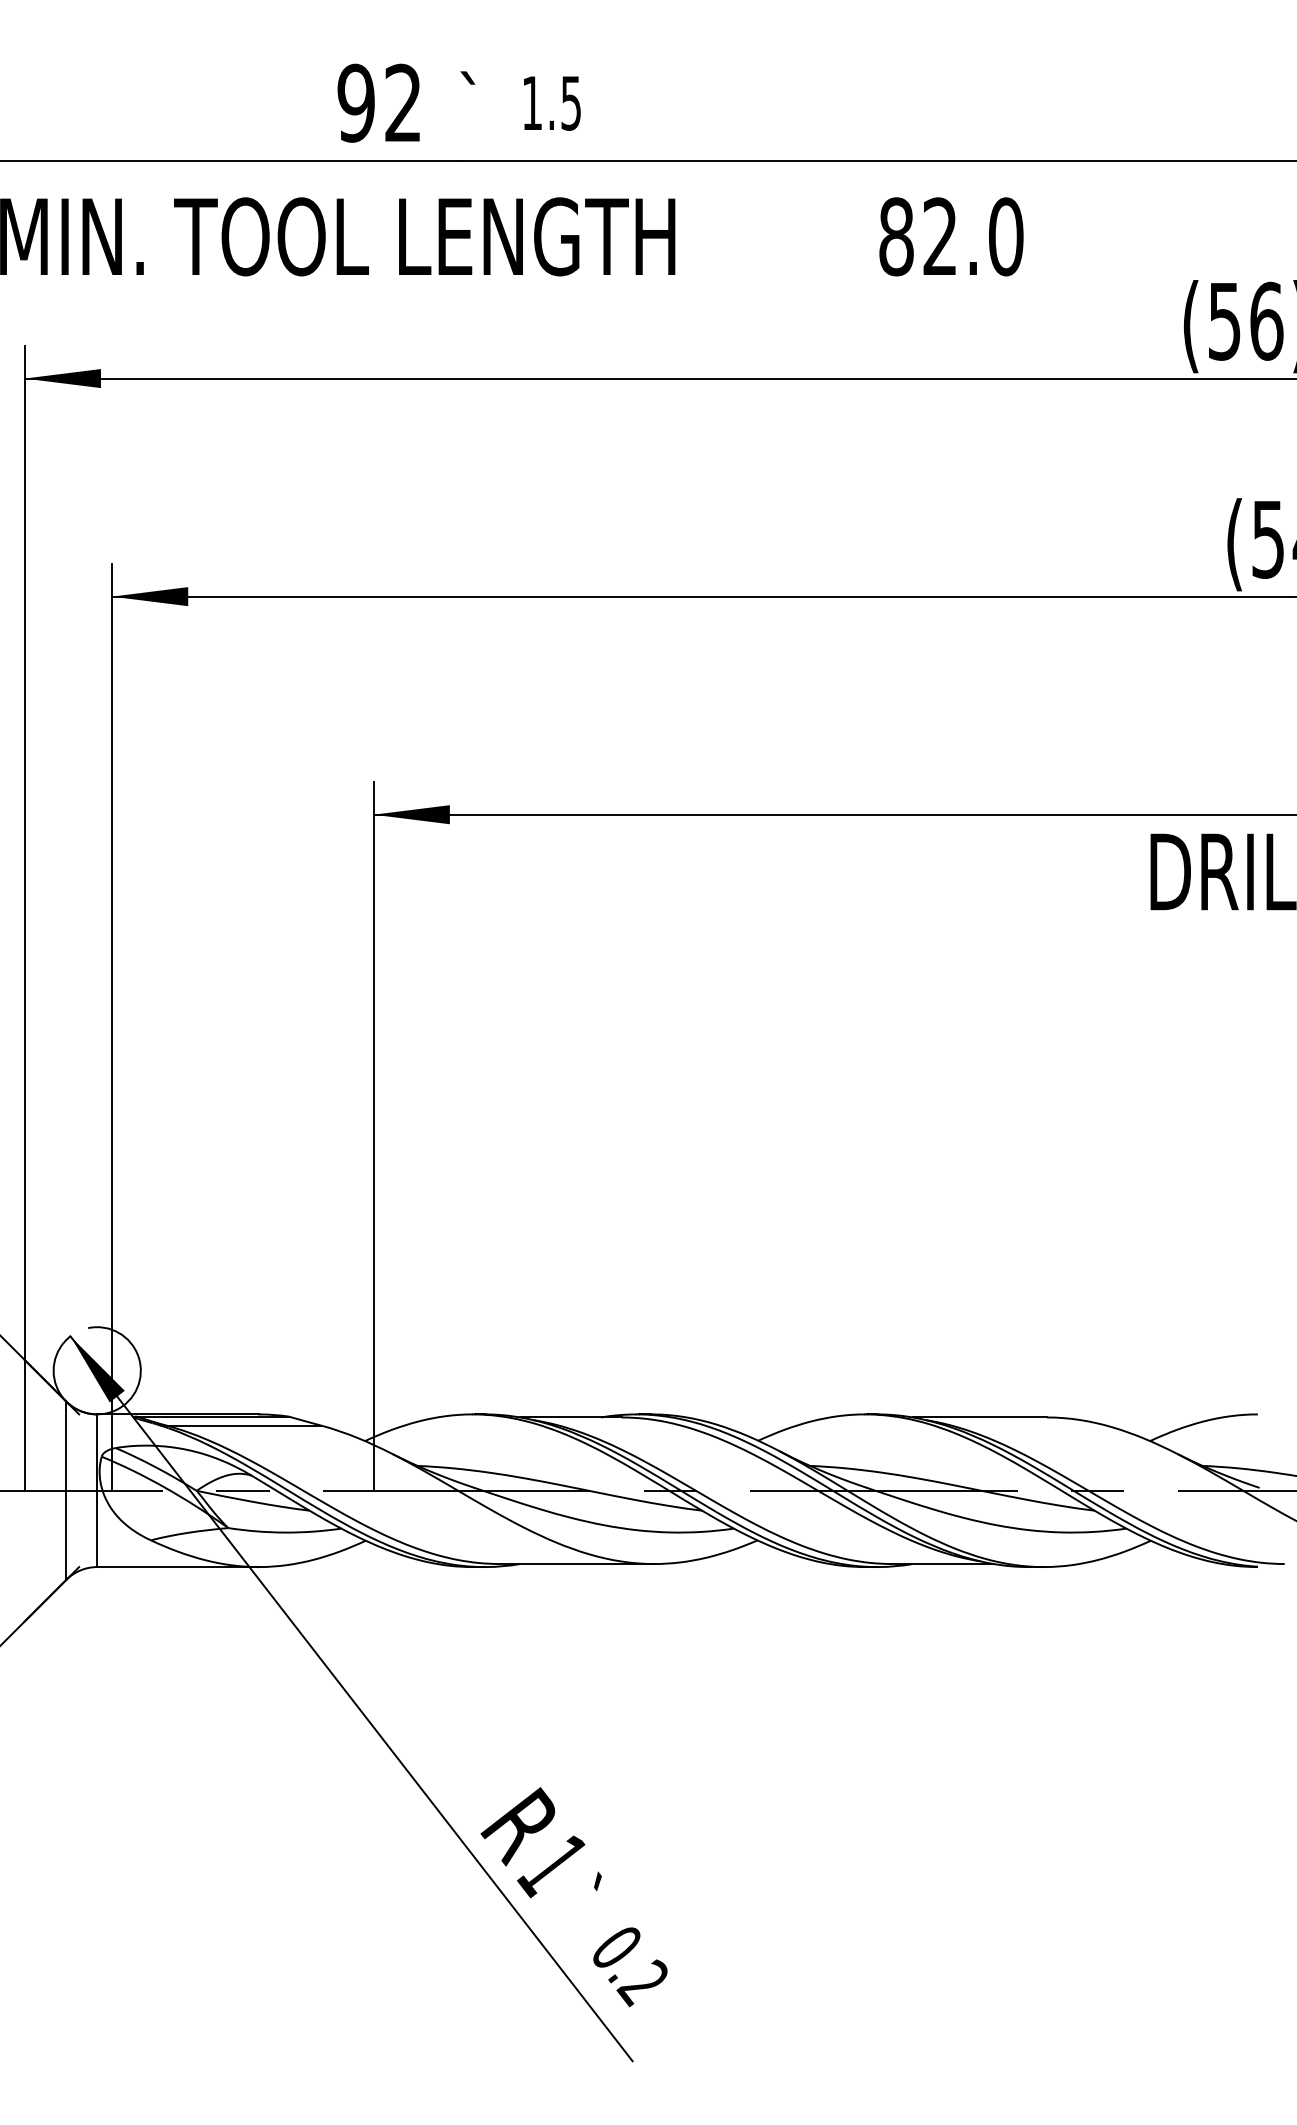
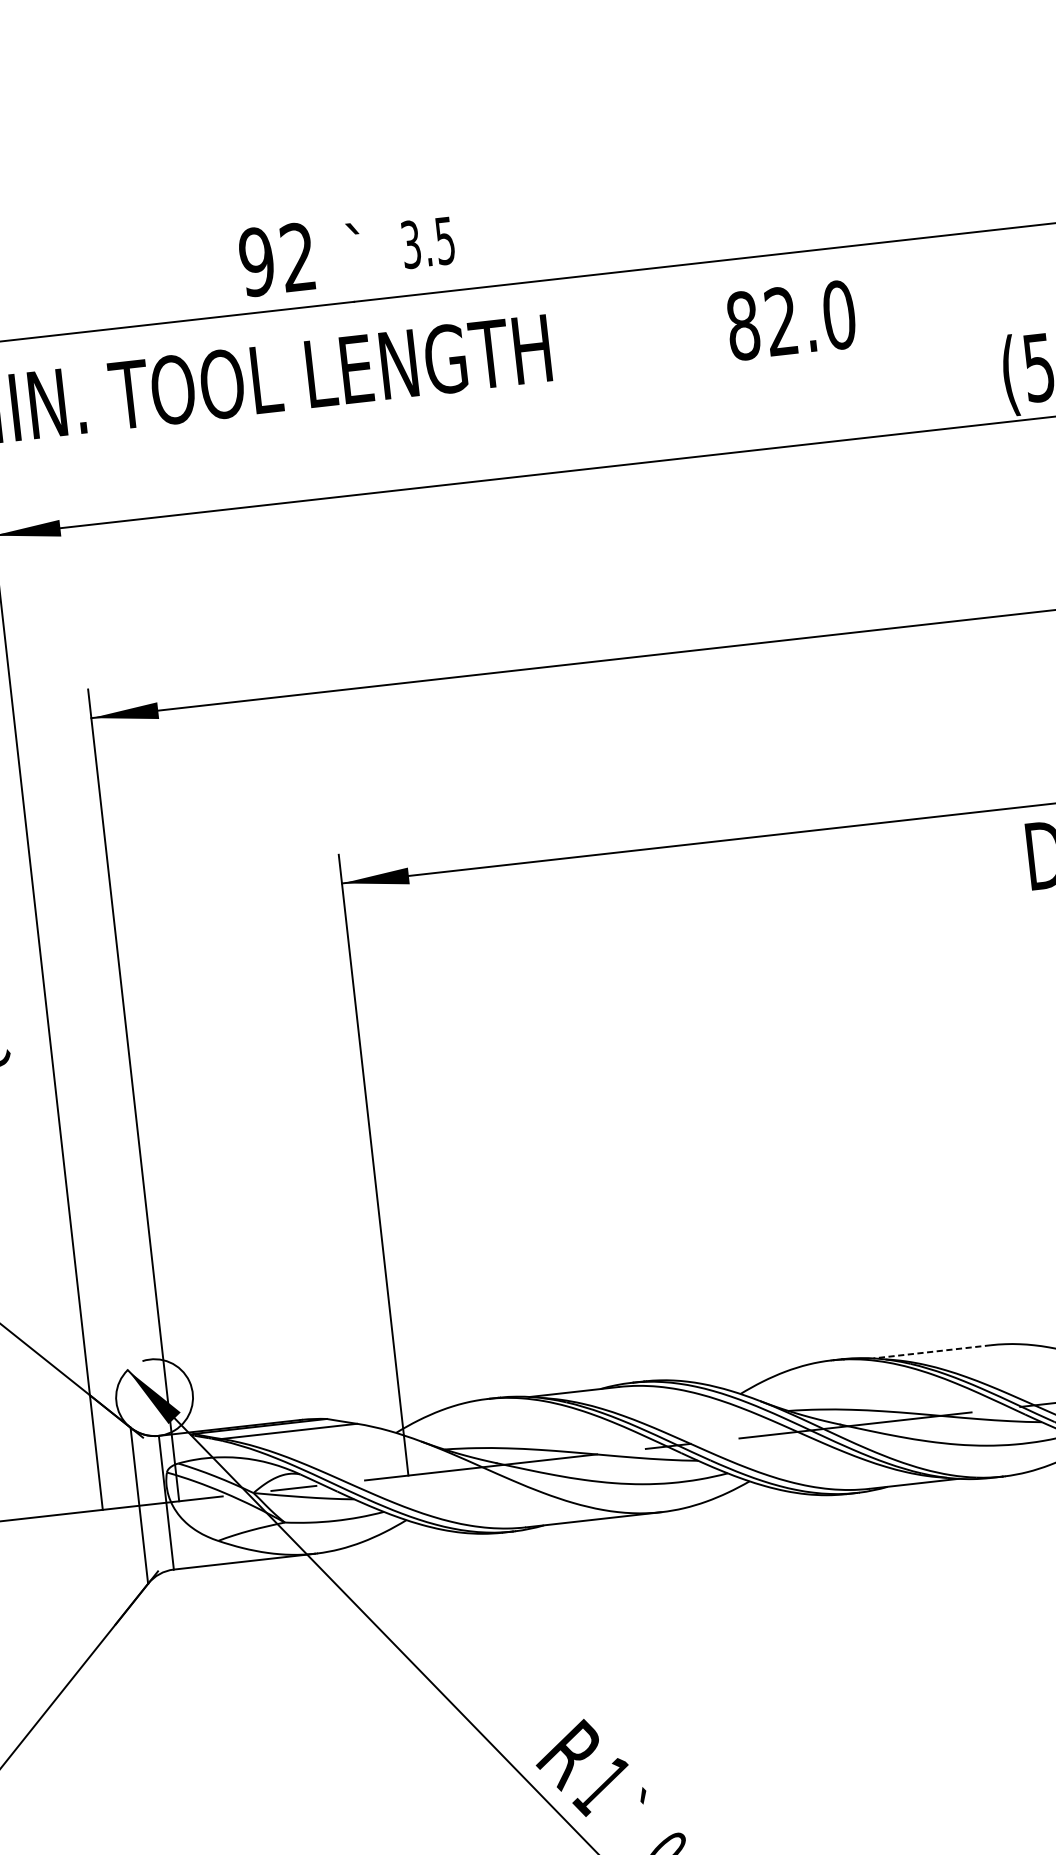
text: (532, 102) -> (411, 243), 1.5 -> 3.5
line: (979, 1417) -> (931, 1351), solid -> dashed

